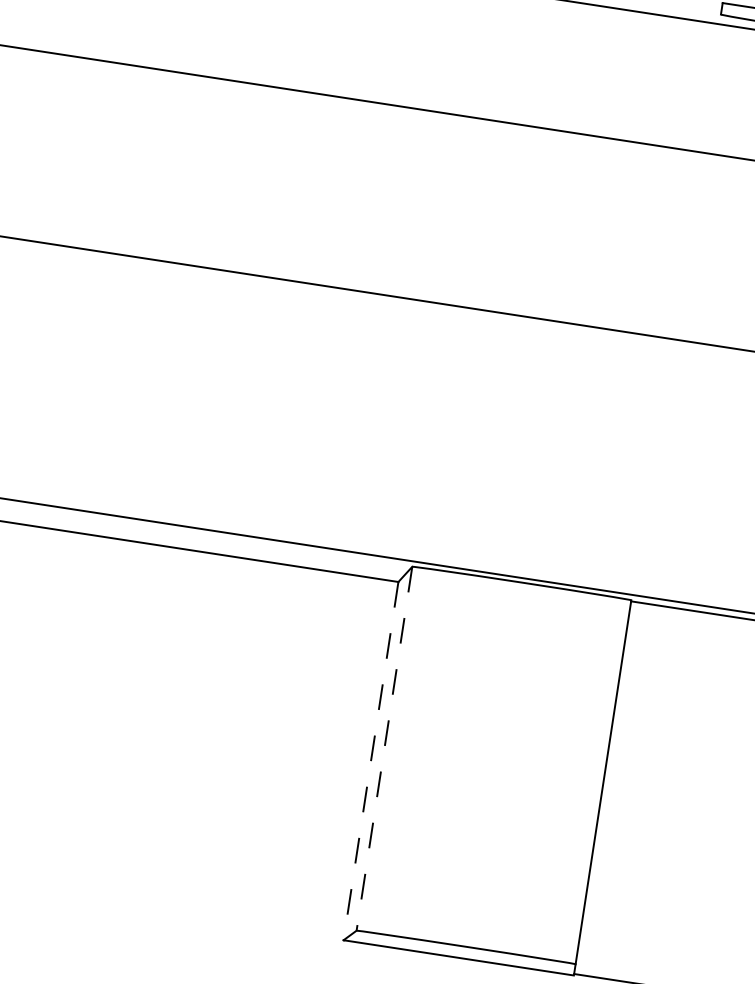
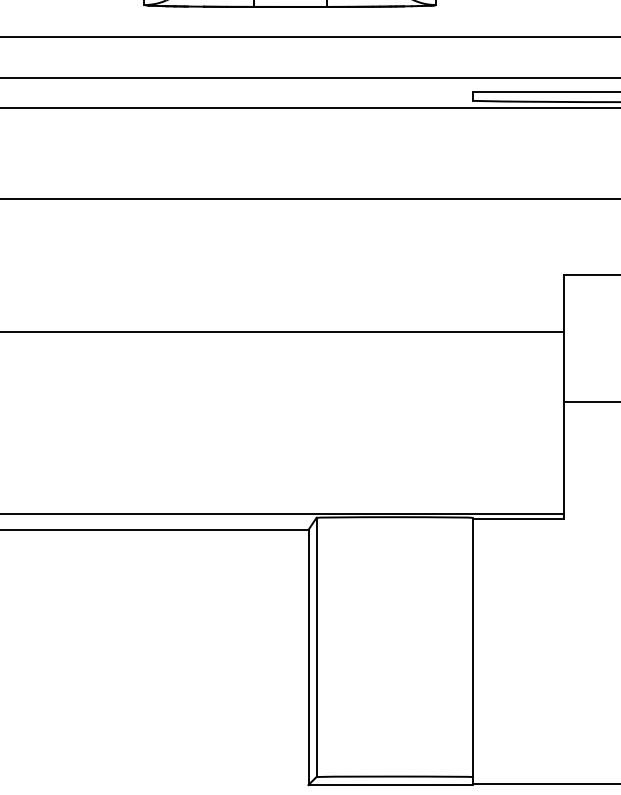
line: (384, 748) -> (316, 647), dashed -> solid
line: (371, 761) -> (308, 657), dashed -> solid

